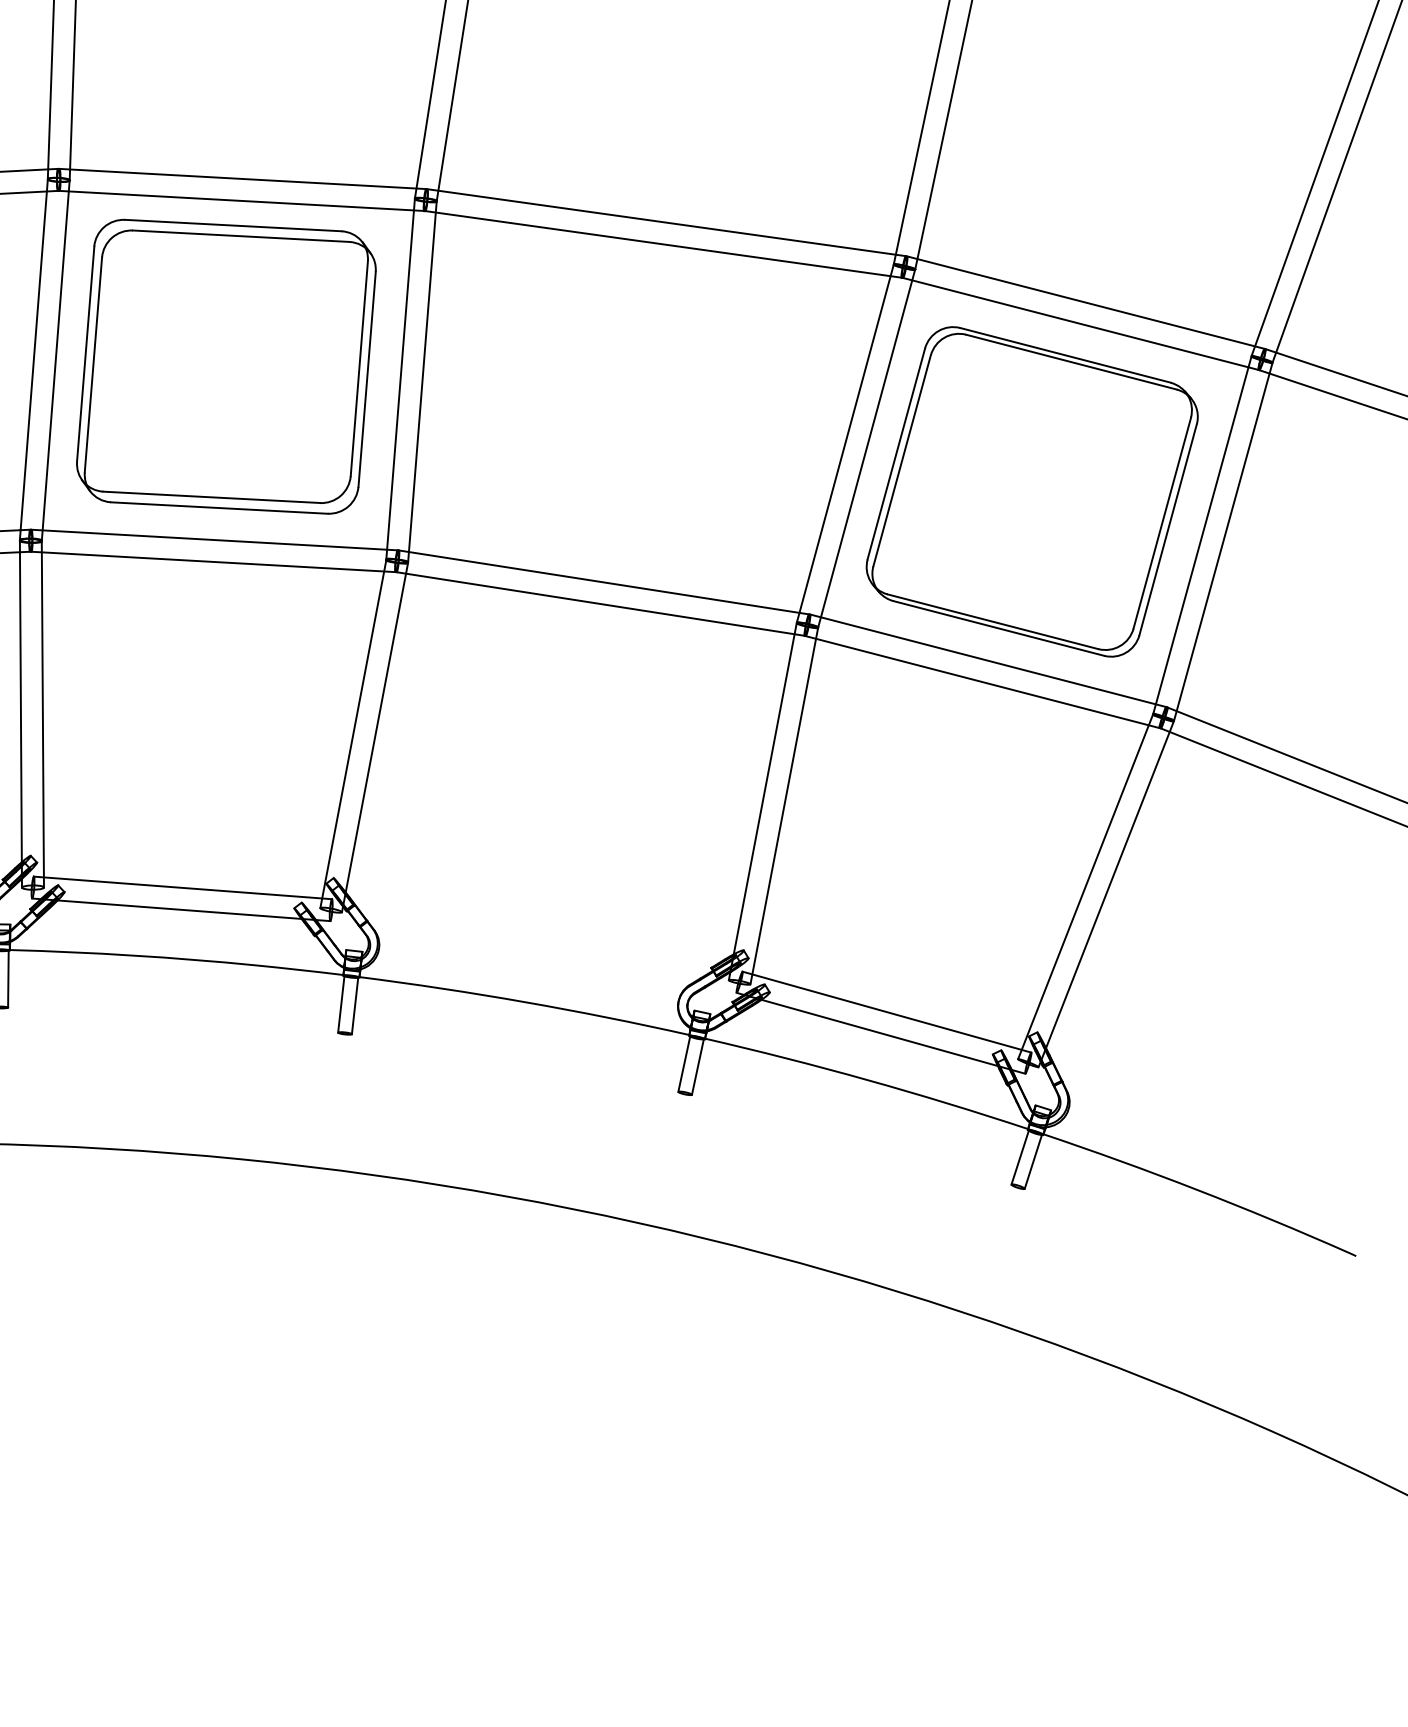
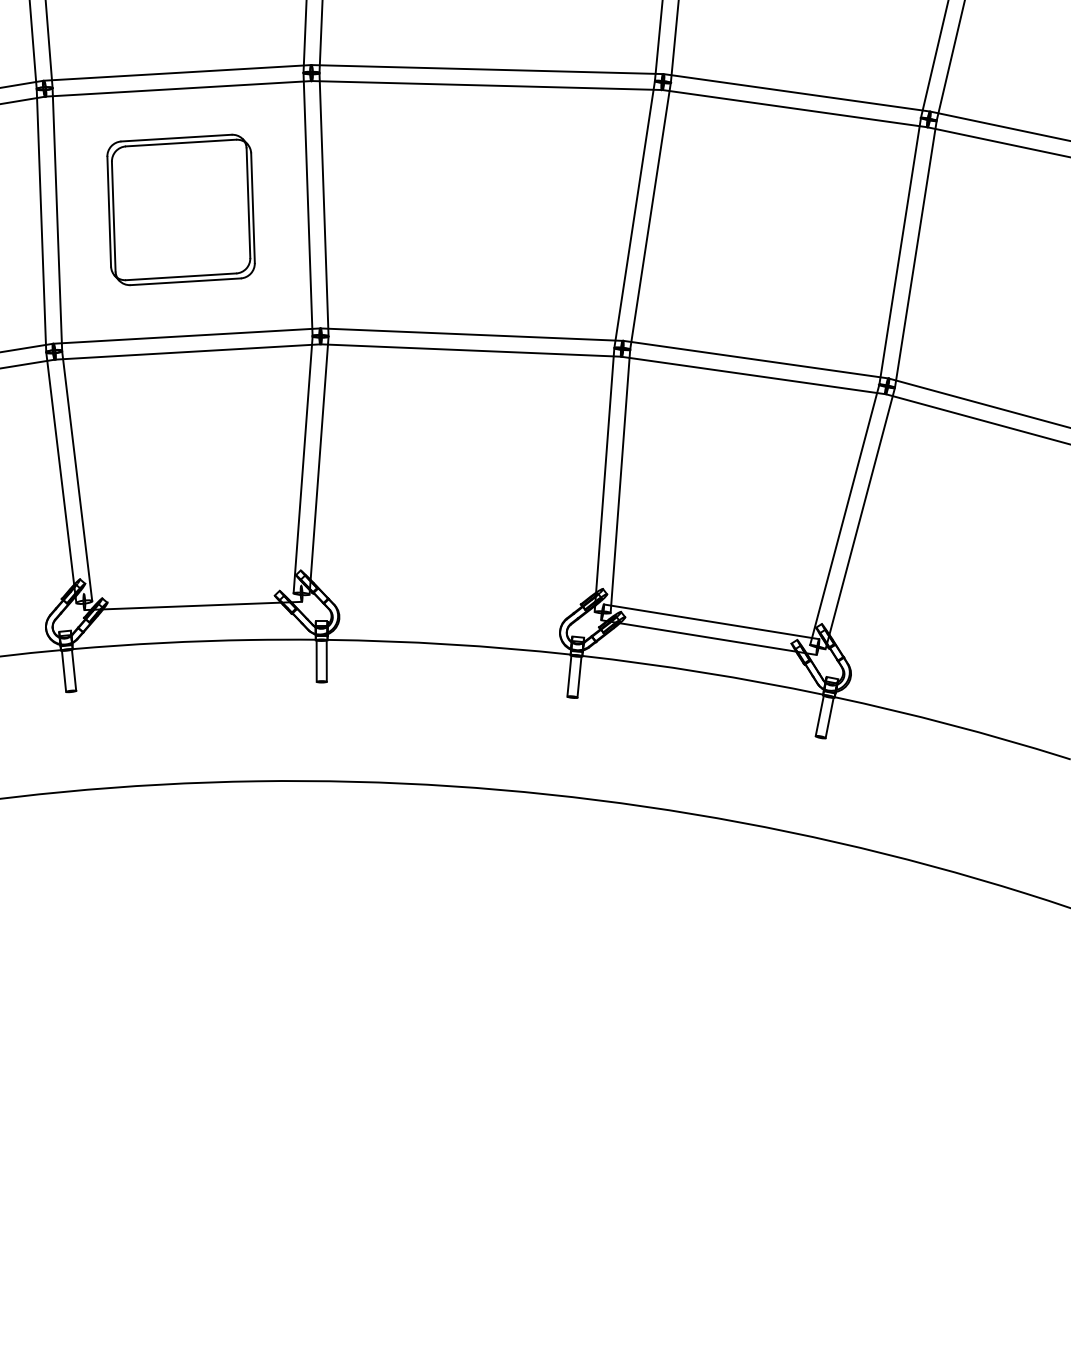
part: (225, 366) -> (180, 209), size x0.7
part: (1032, 491) -> (773, 233), removed
line: (182, 887) -> (192, 589), removed

